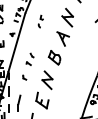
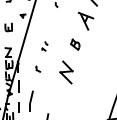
part: (54, 57) -> (75, 44), size x0.6
part: (29, 58) -> (44, 45), size x0.6
part: (42, 100) -> (60, 97), removed

